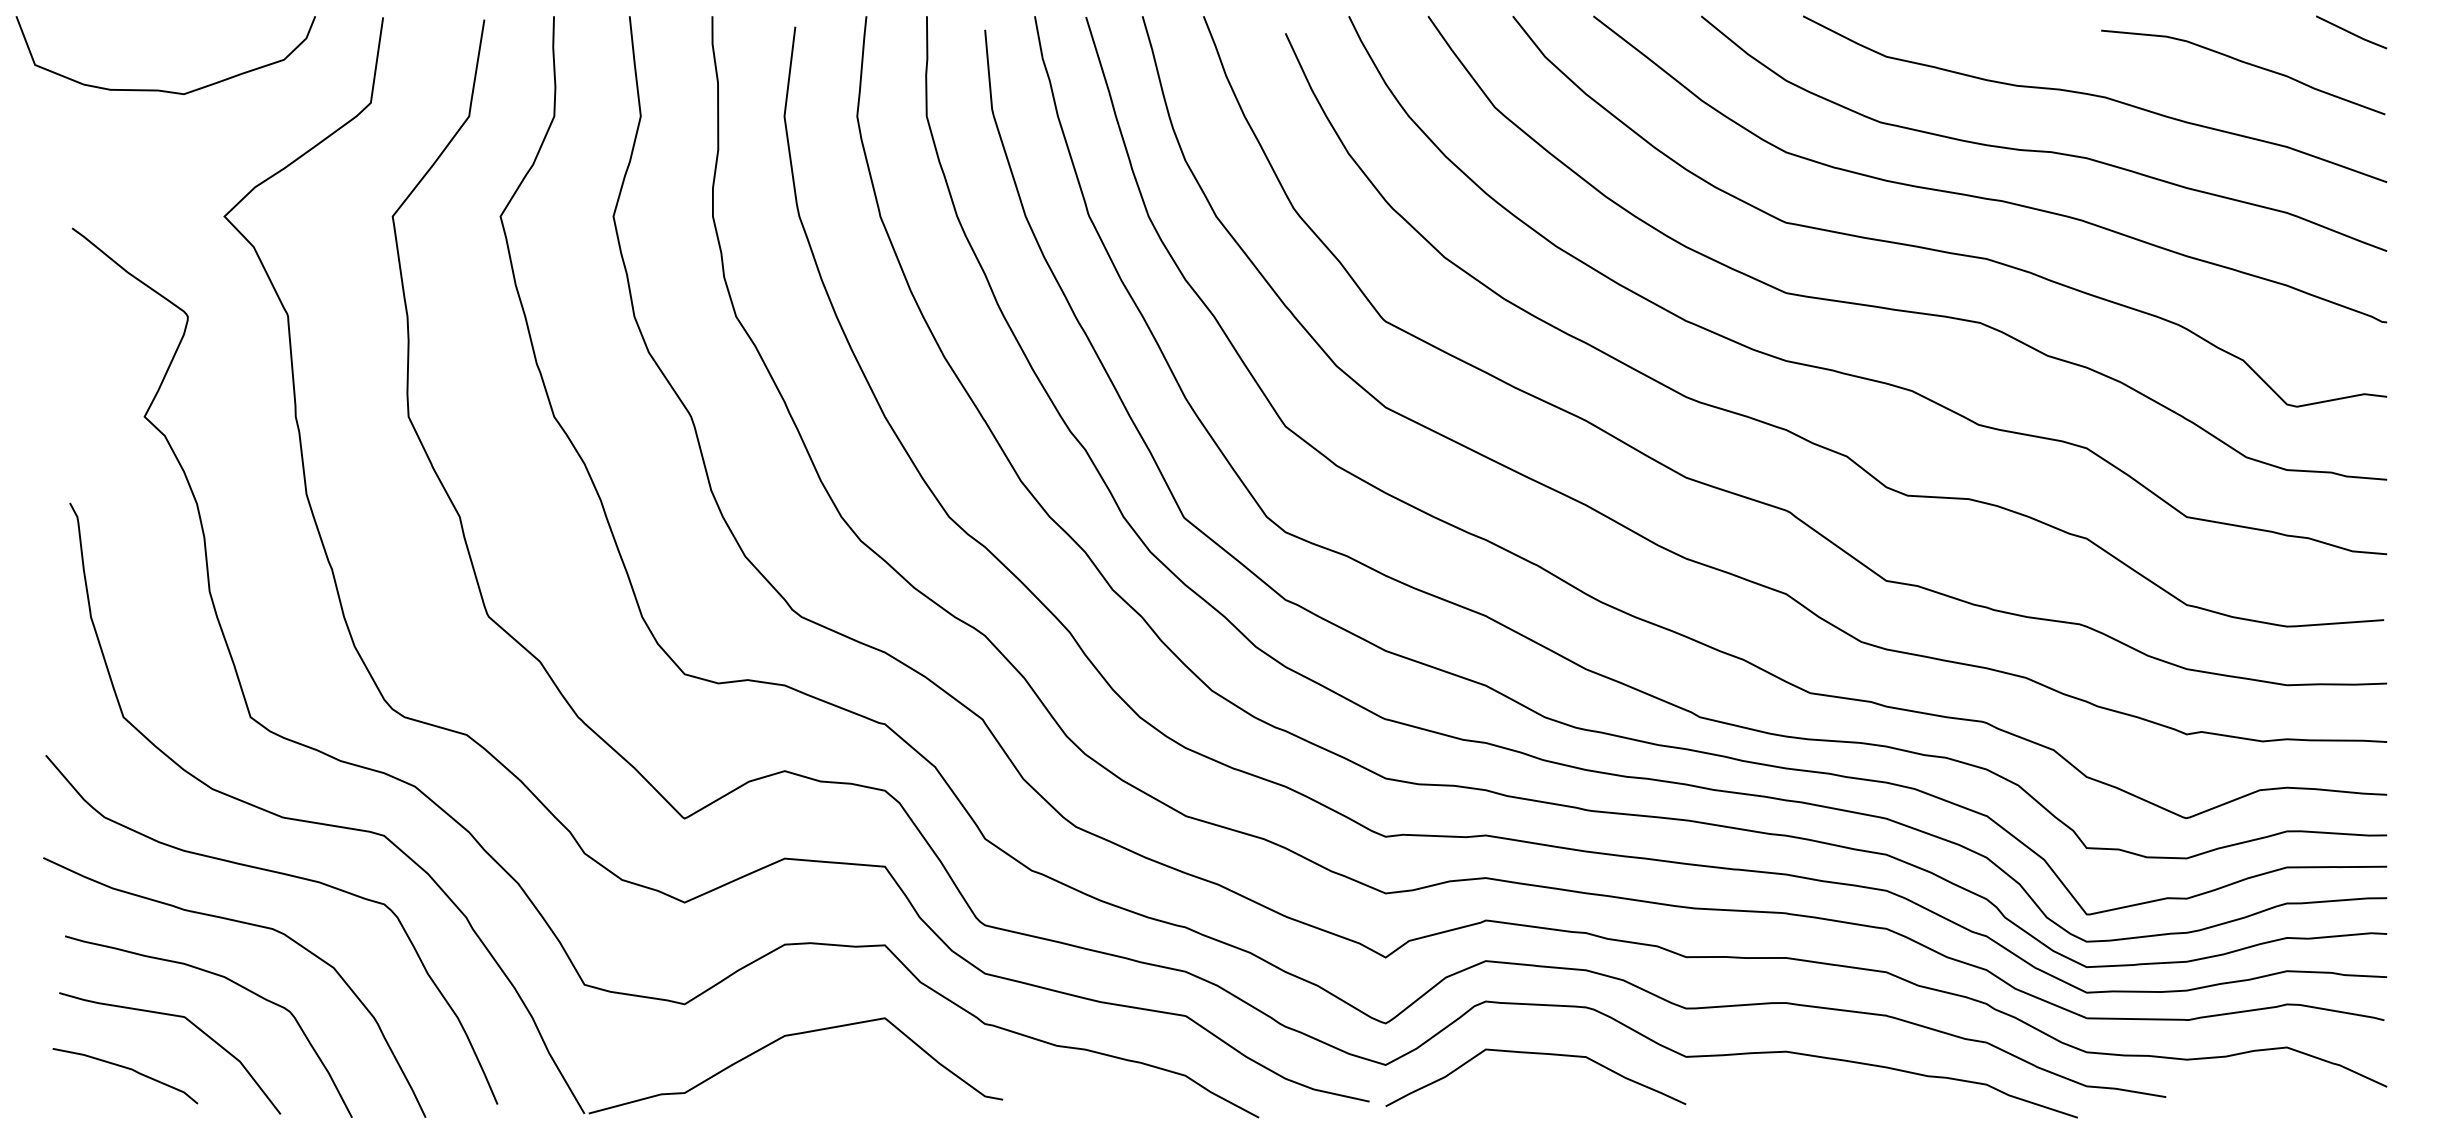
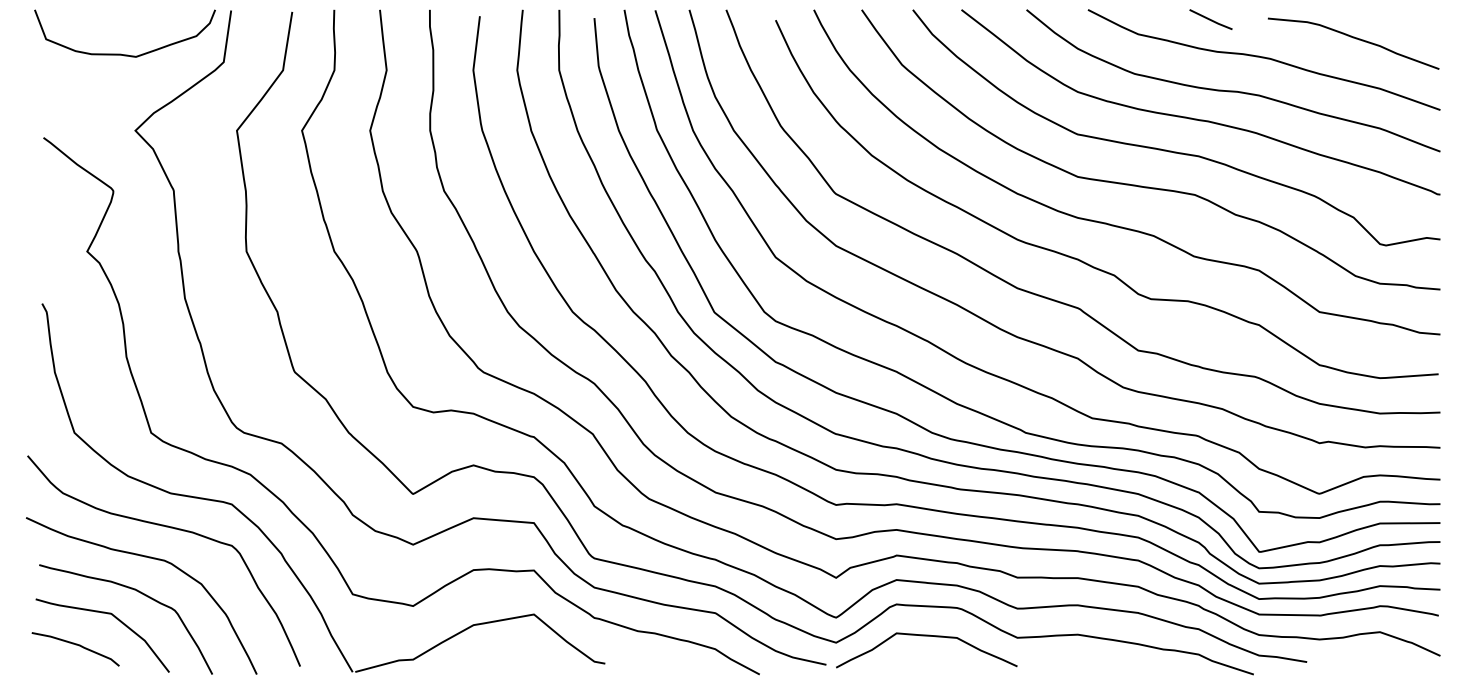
line: (2350, 32) -> (1210, 19), moved
curve: (159, 88) -> (121, 53), moved

